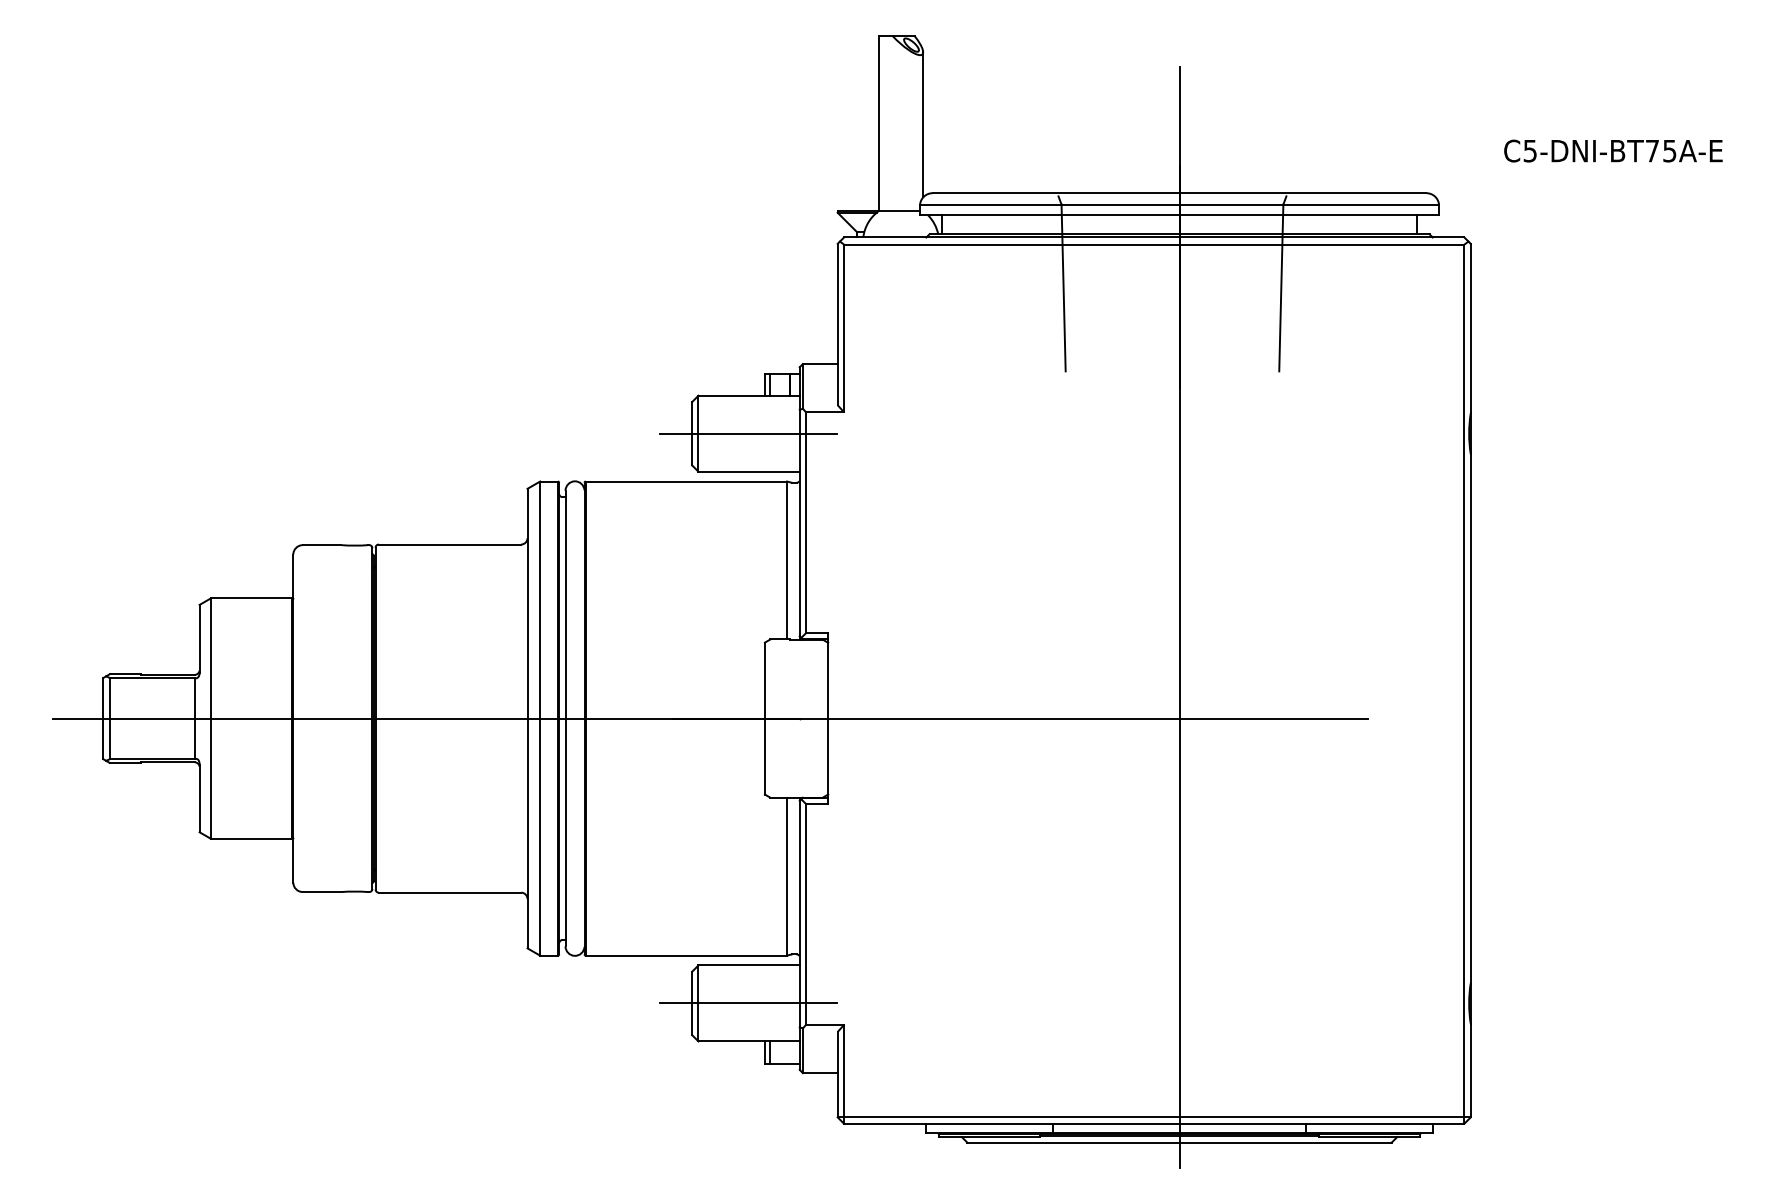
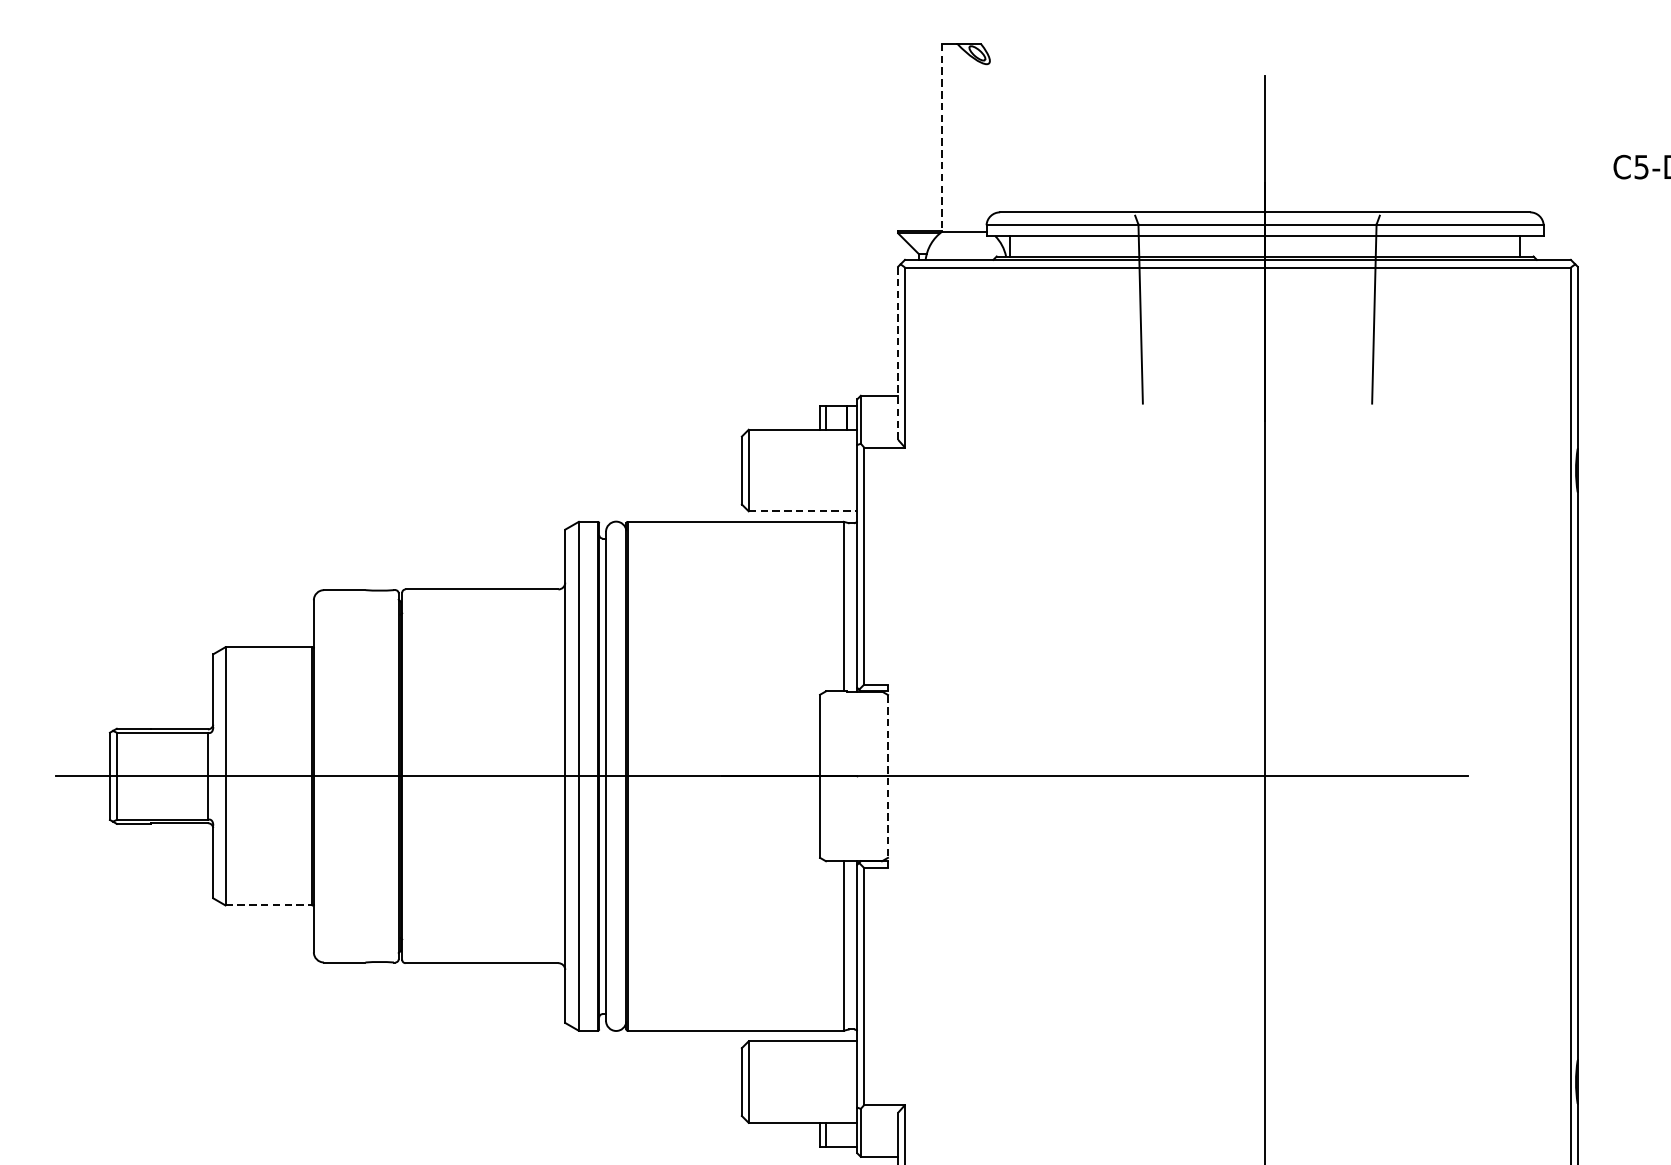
line: (878, 124) -> (941, 138), solid -> dashed
line: (923, 124) -> (990, 138), removed
line: (837, 324) -> (897, 353), solid -> dashed
line: (747, 433) -> (801, 470), removed
line: (749, 471) -> (803, 511), solid -> dashed
line: (828, 718) -> (888, 776), solid -> dashed
line: (251, 838) -> (268, 905), solid -> dashed
line: (747, 1003) -> (801, 1082), removed

